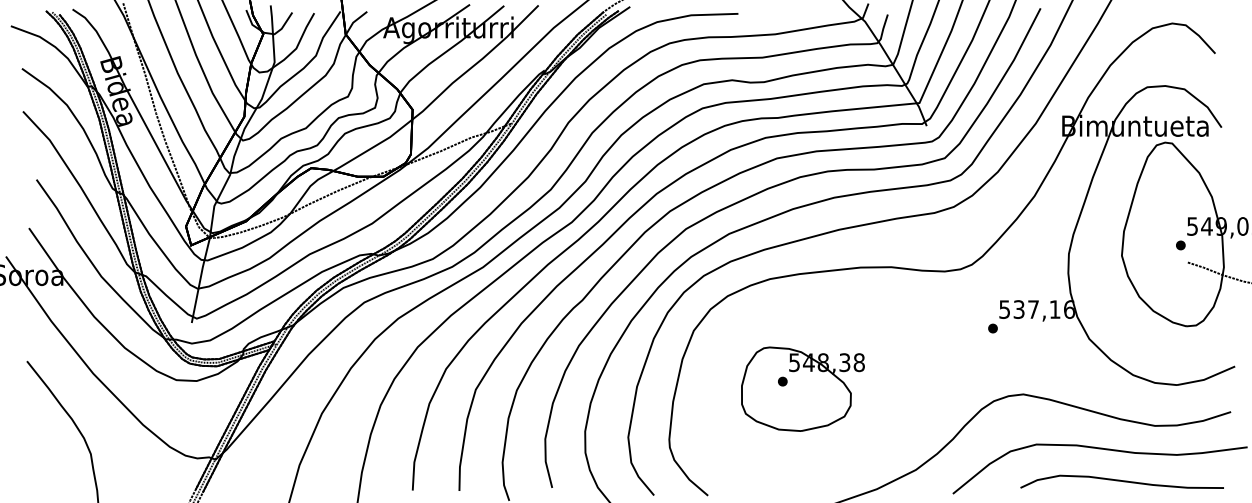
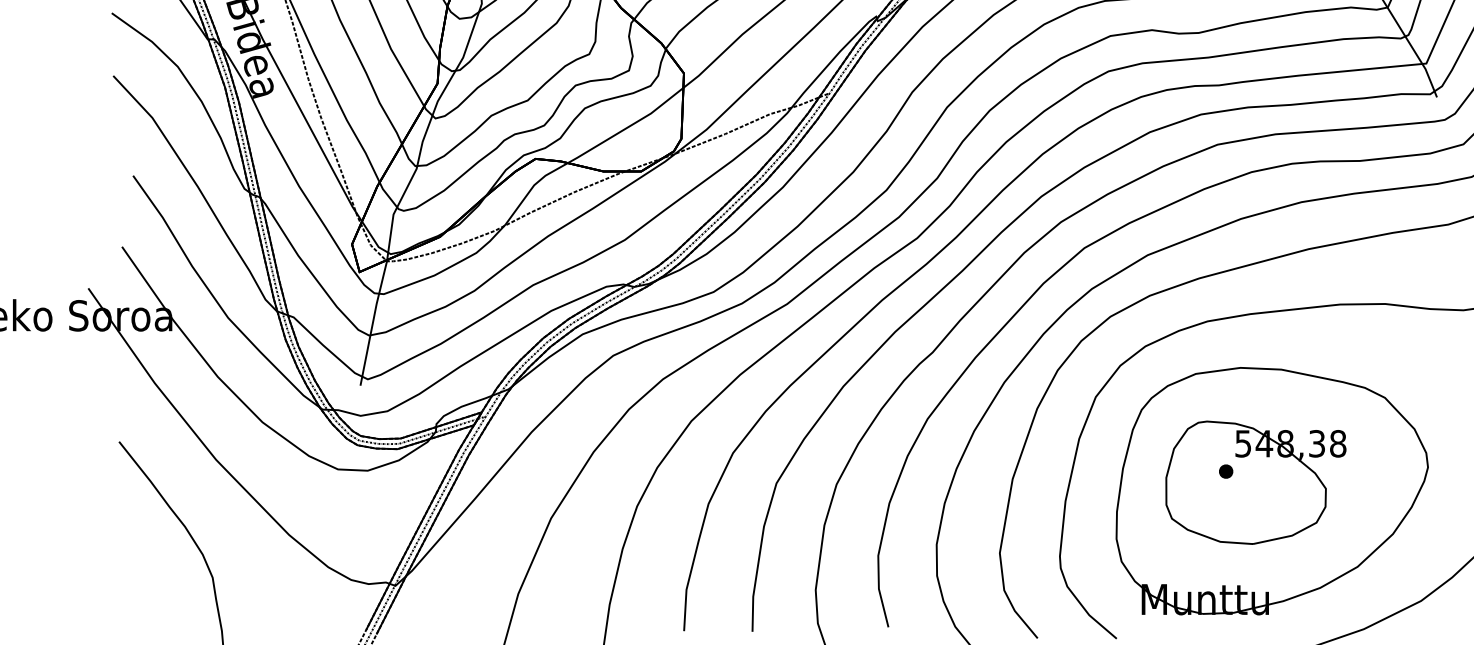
part: (814, 394) -> (1272, 490), added

